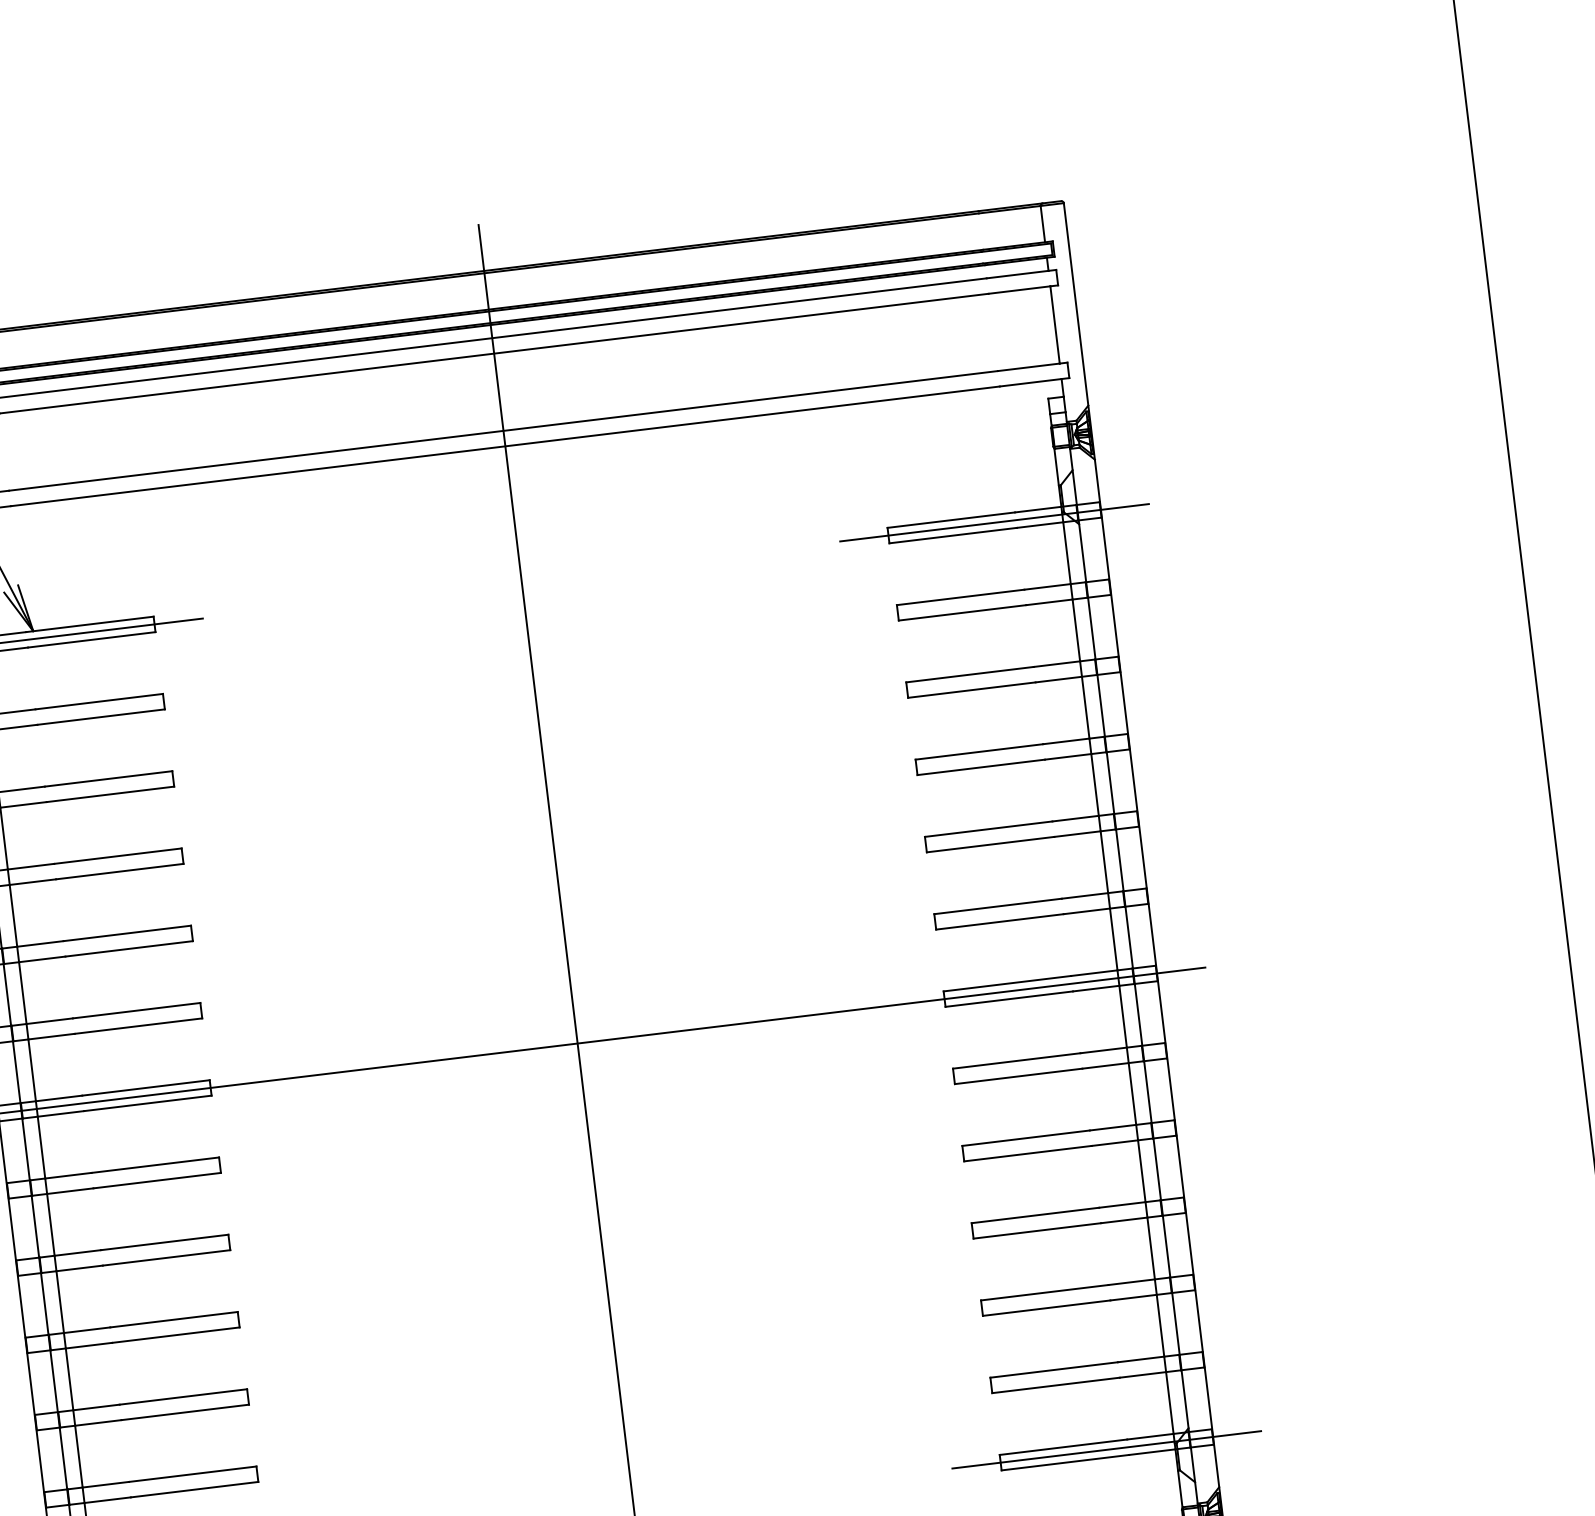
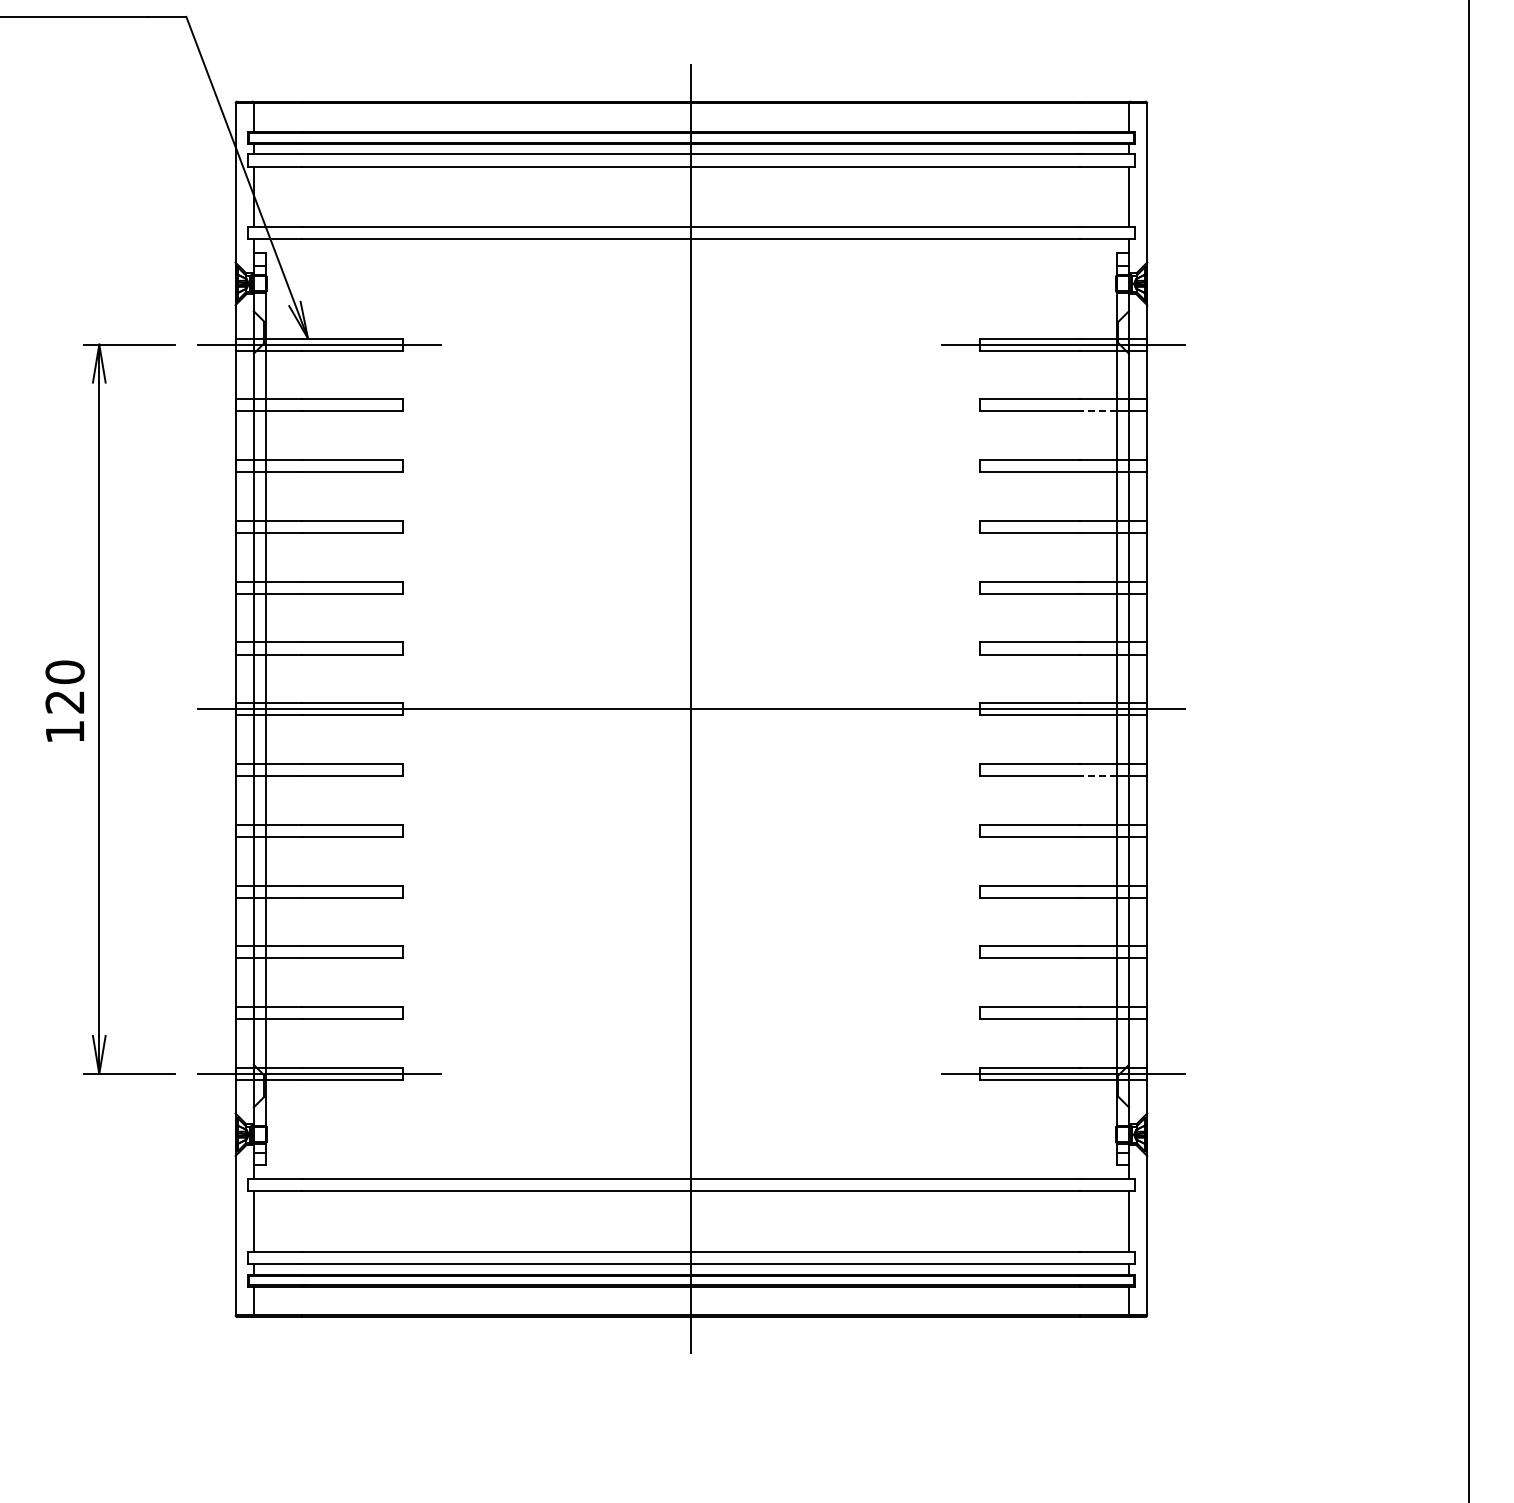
line: (1049, 602) -> (1098, 411), solid -> dashed
line: (1105, 1066) -> (1098, 776), solid -> dashed

